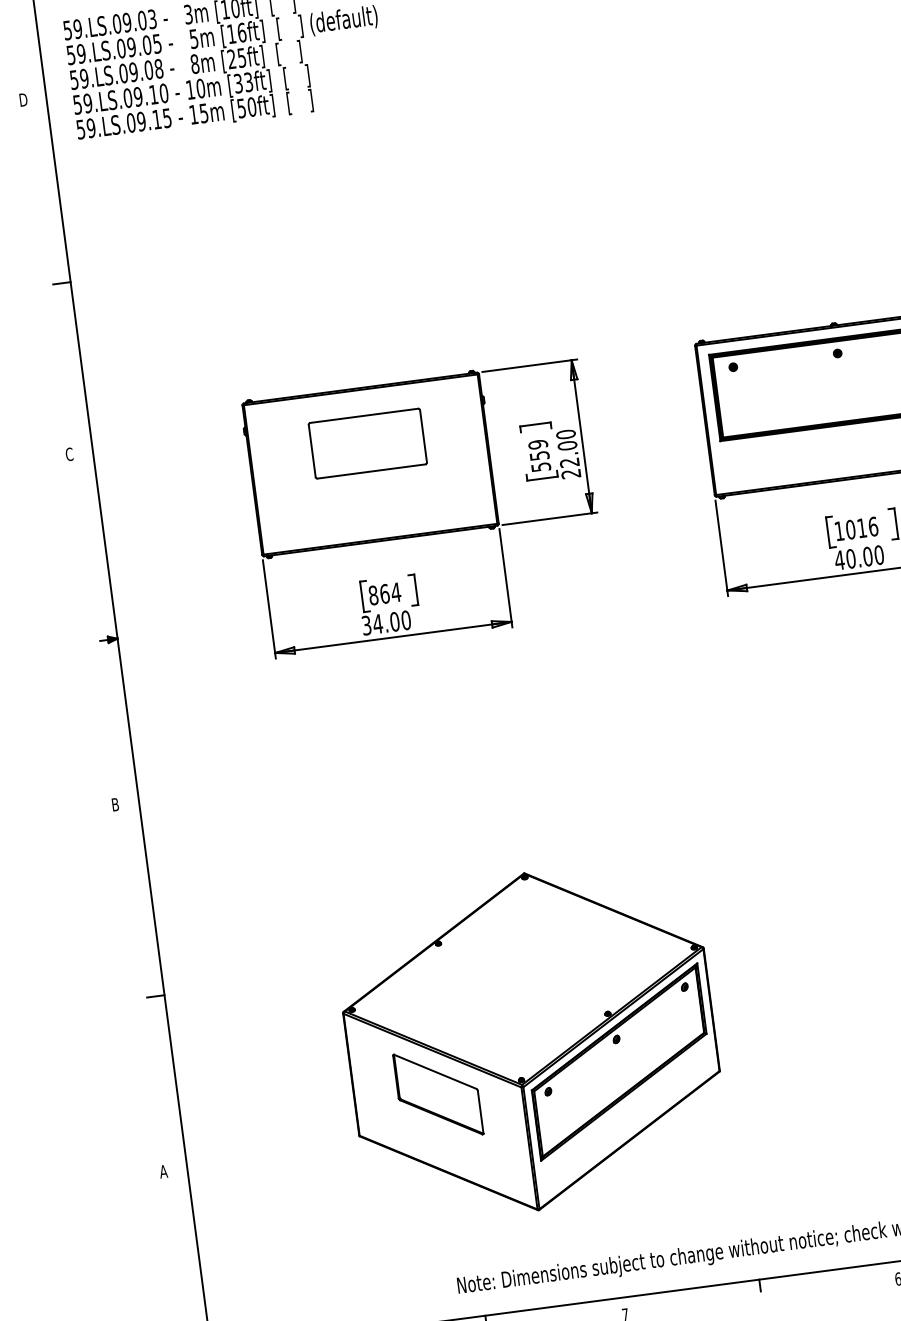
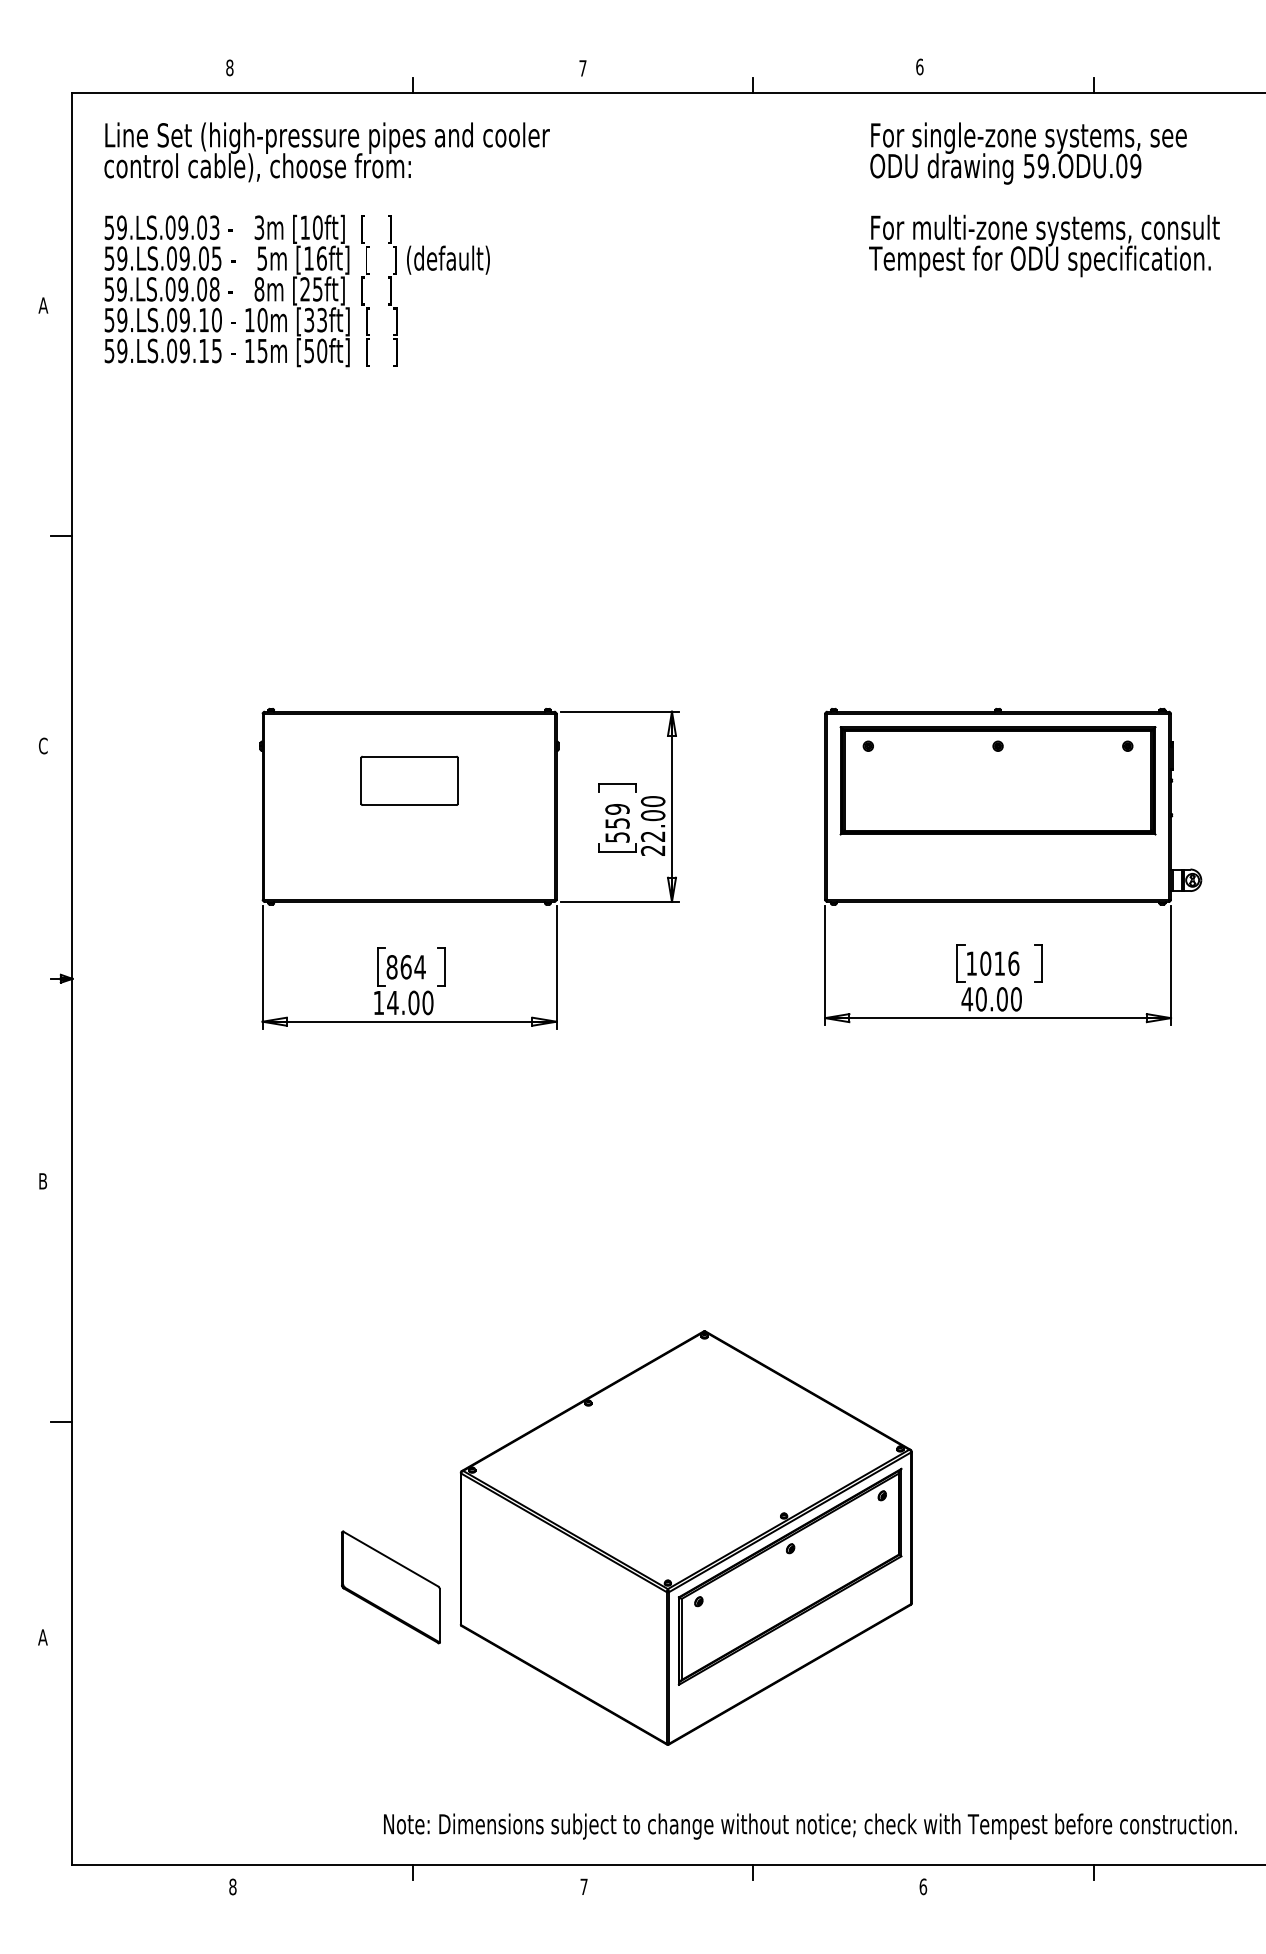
text: (22, 99) -> (43, 305), D -> A
part: (367, 443) -> (409, 780), size x0.7
text: (366, 625) -> (378, 1002), 34.00 -> 14.00
part: (530, 1041) -> (685, 1537), moved

